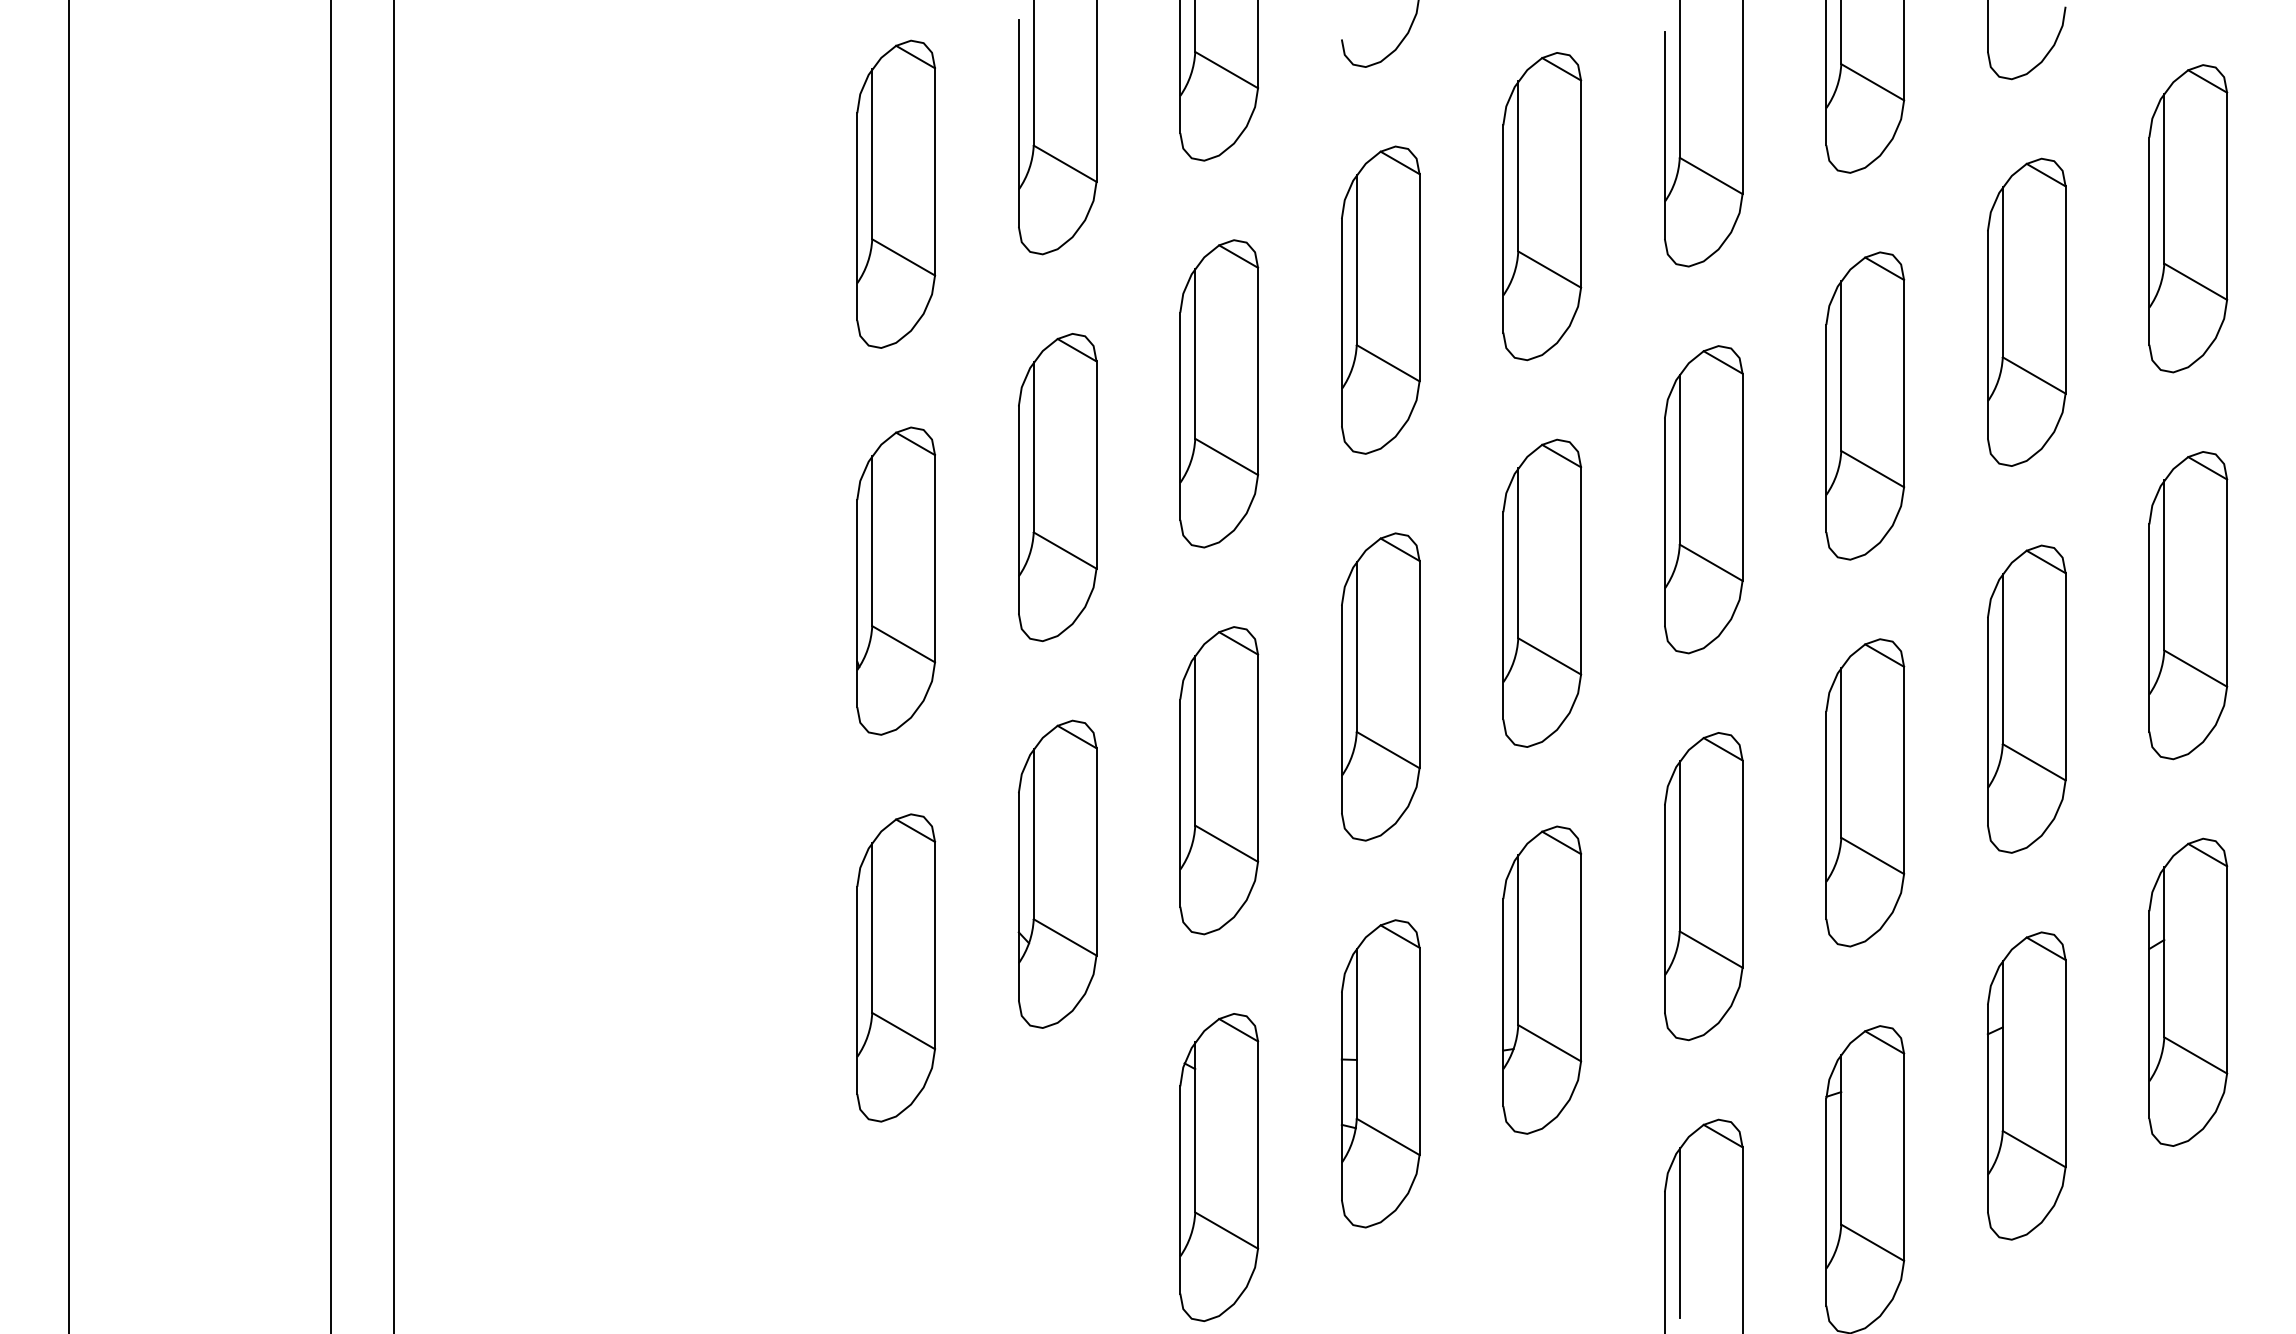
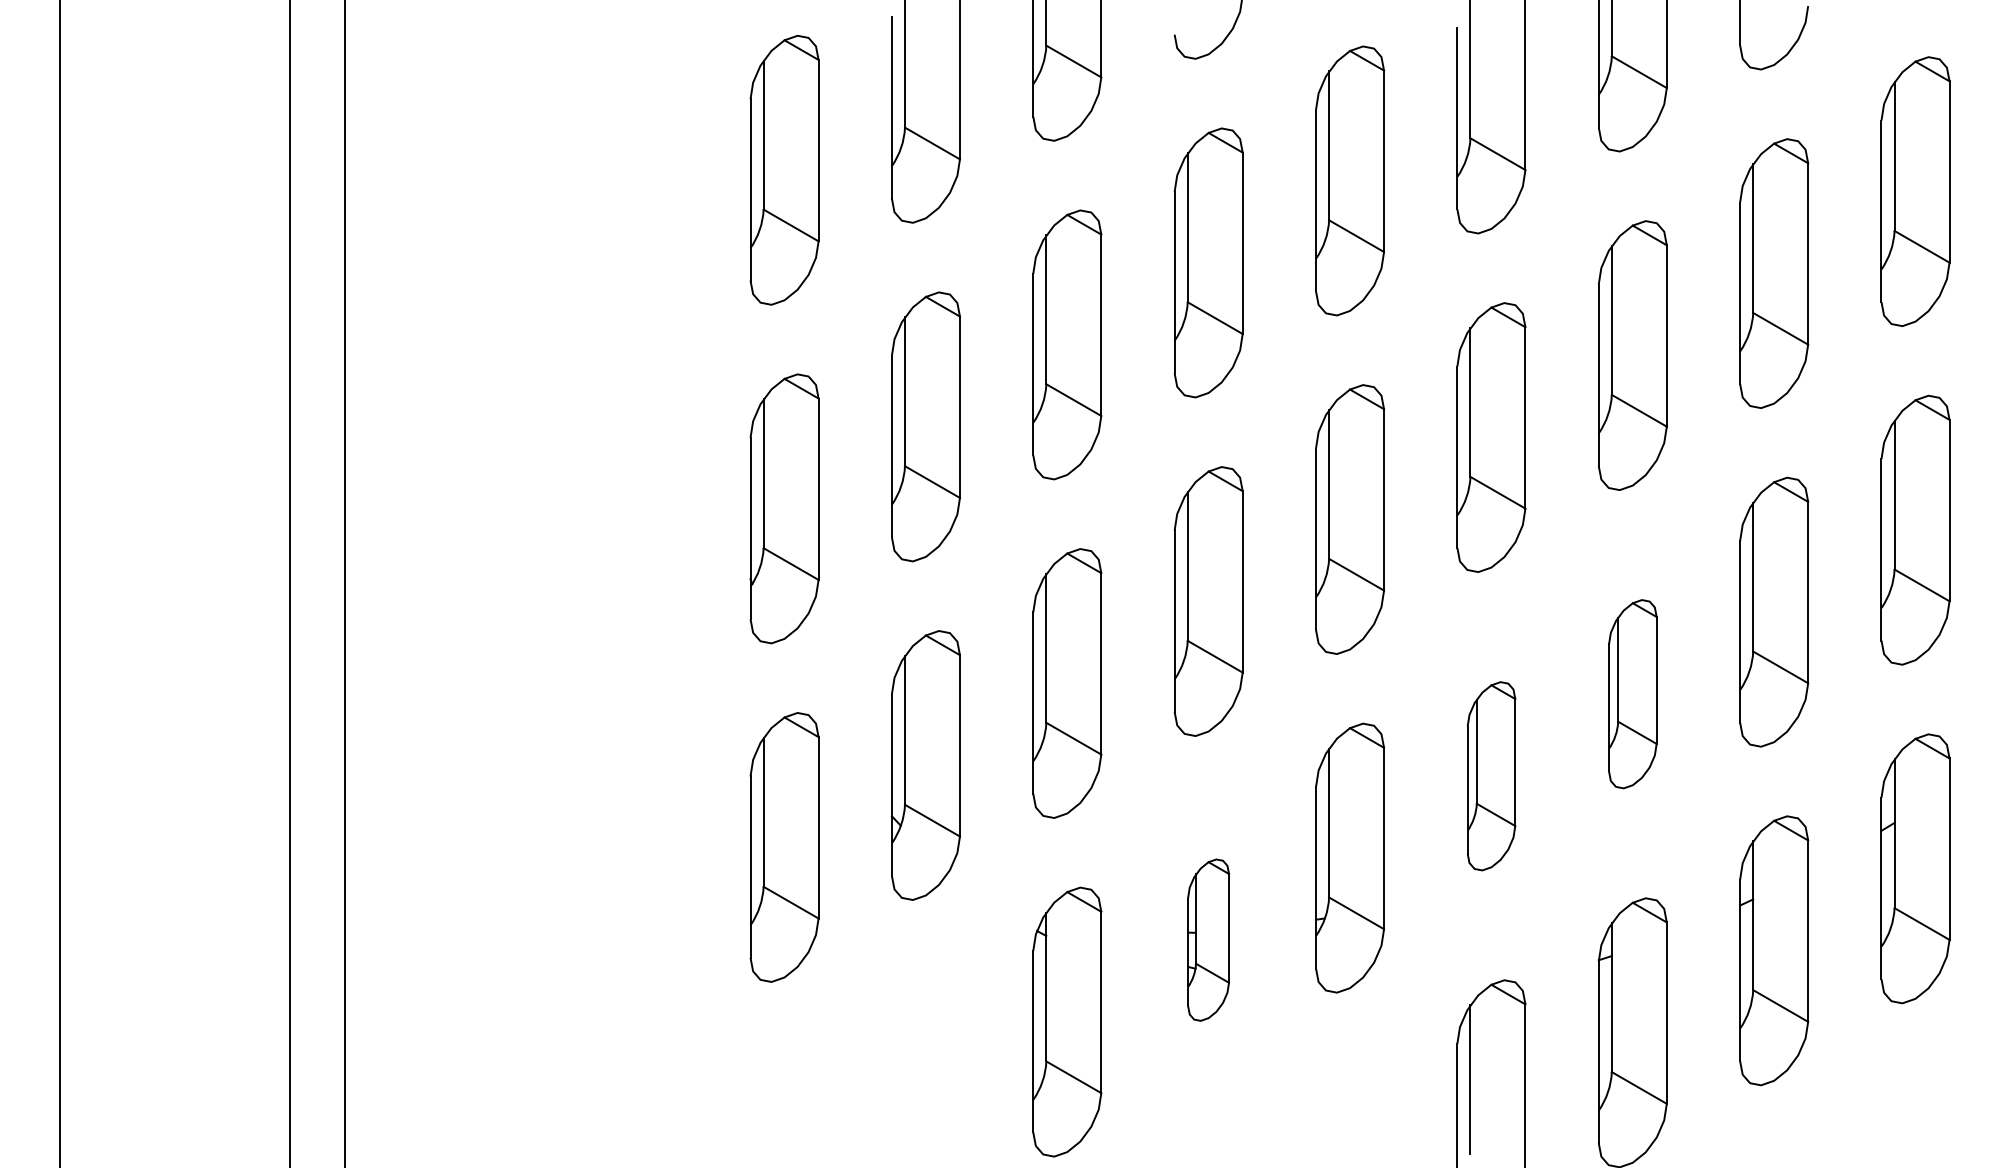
part: (1865, 792) -> (1633, 693), size x0.7
part: (1703, 886) -> (1491, 776), size x0.7
part: (1380, 1073) -> (1208, 939), size x0.6

